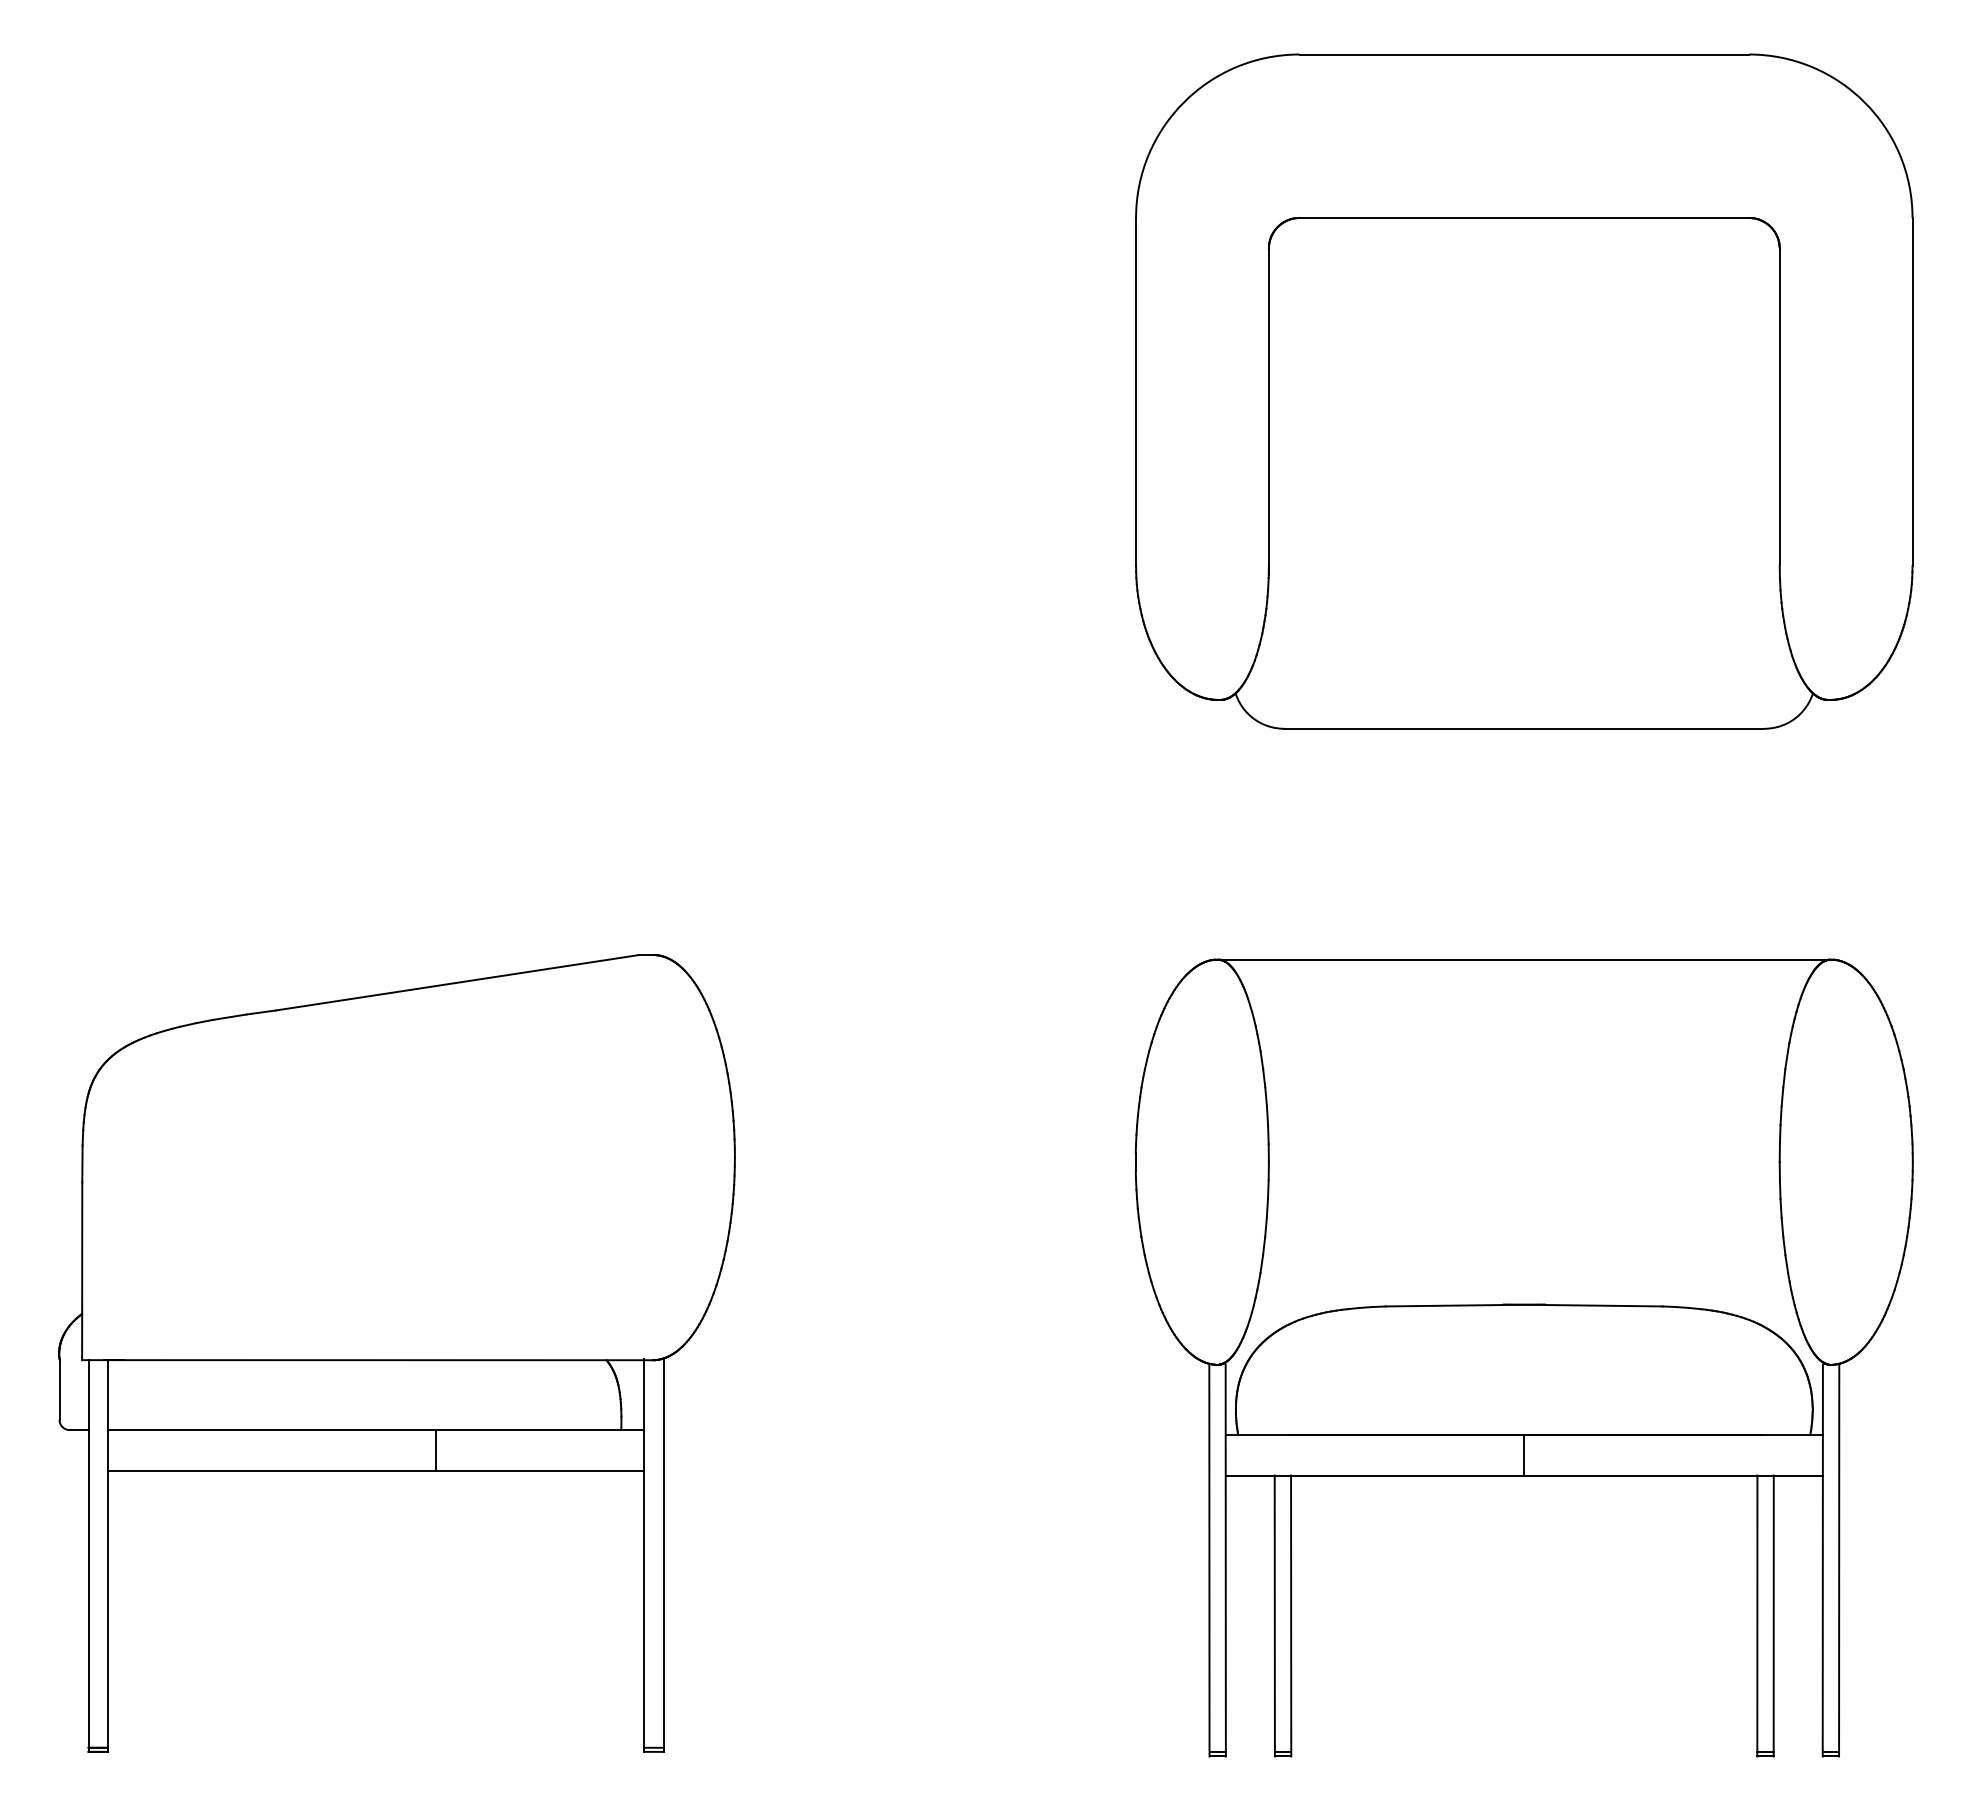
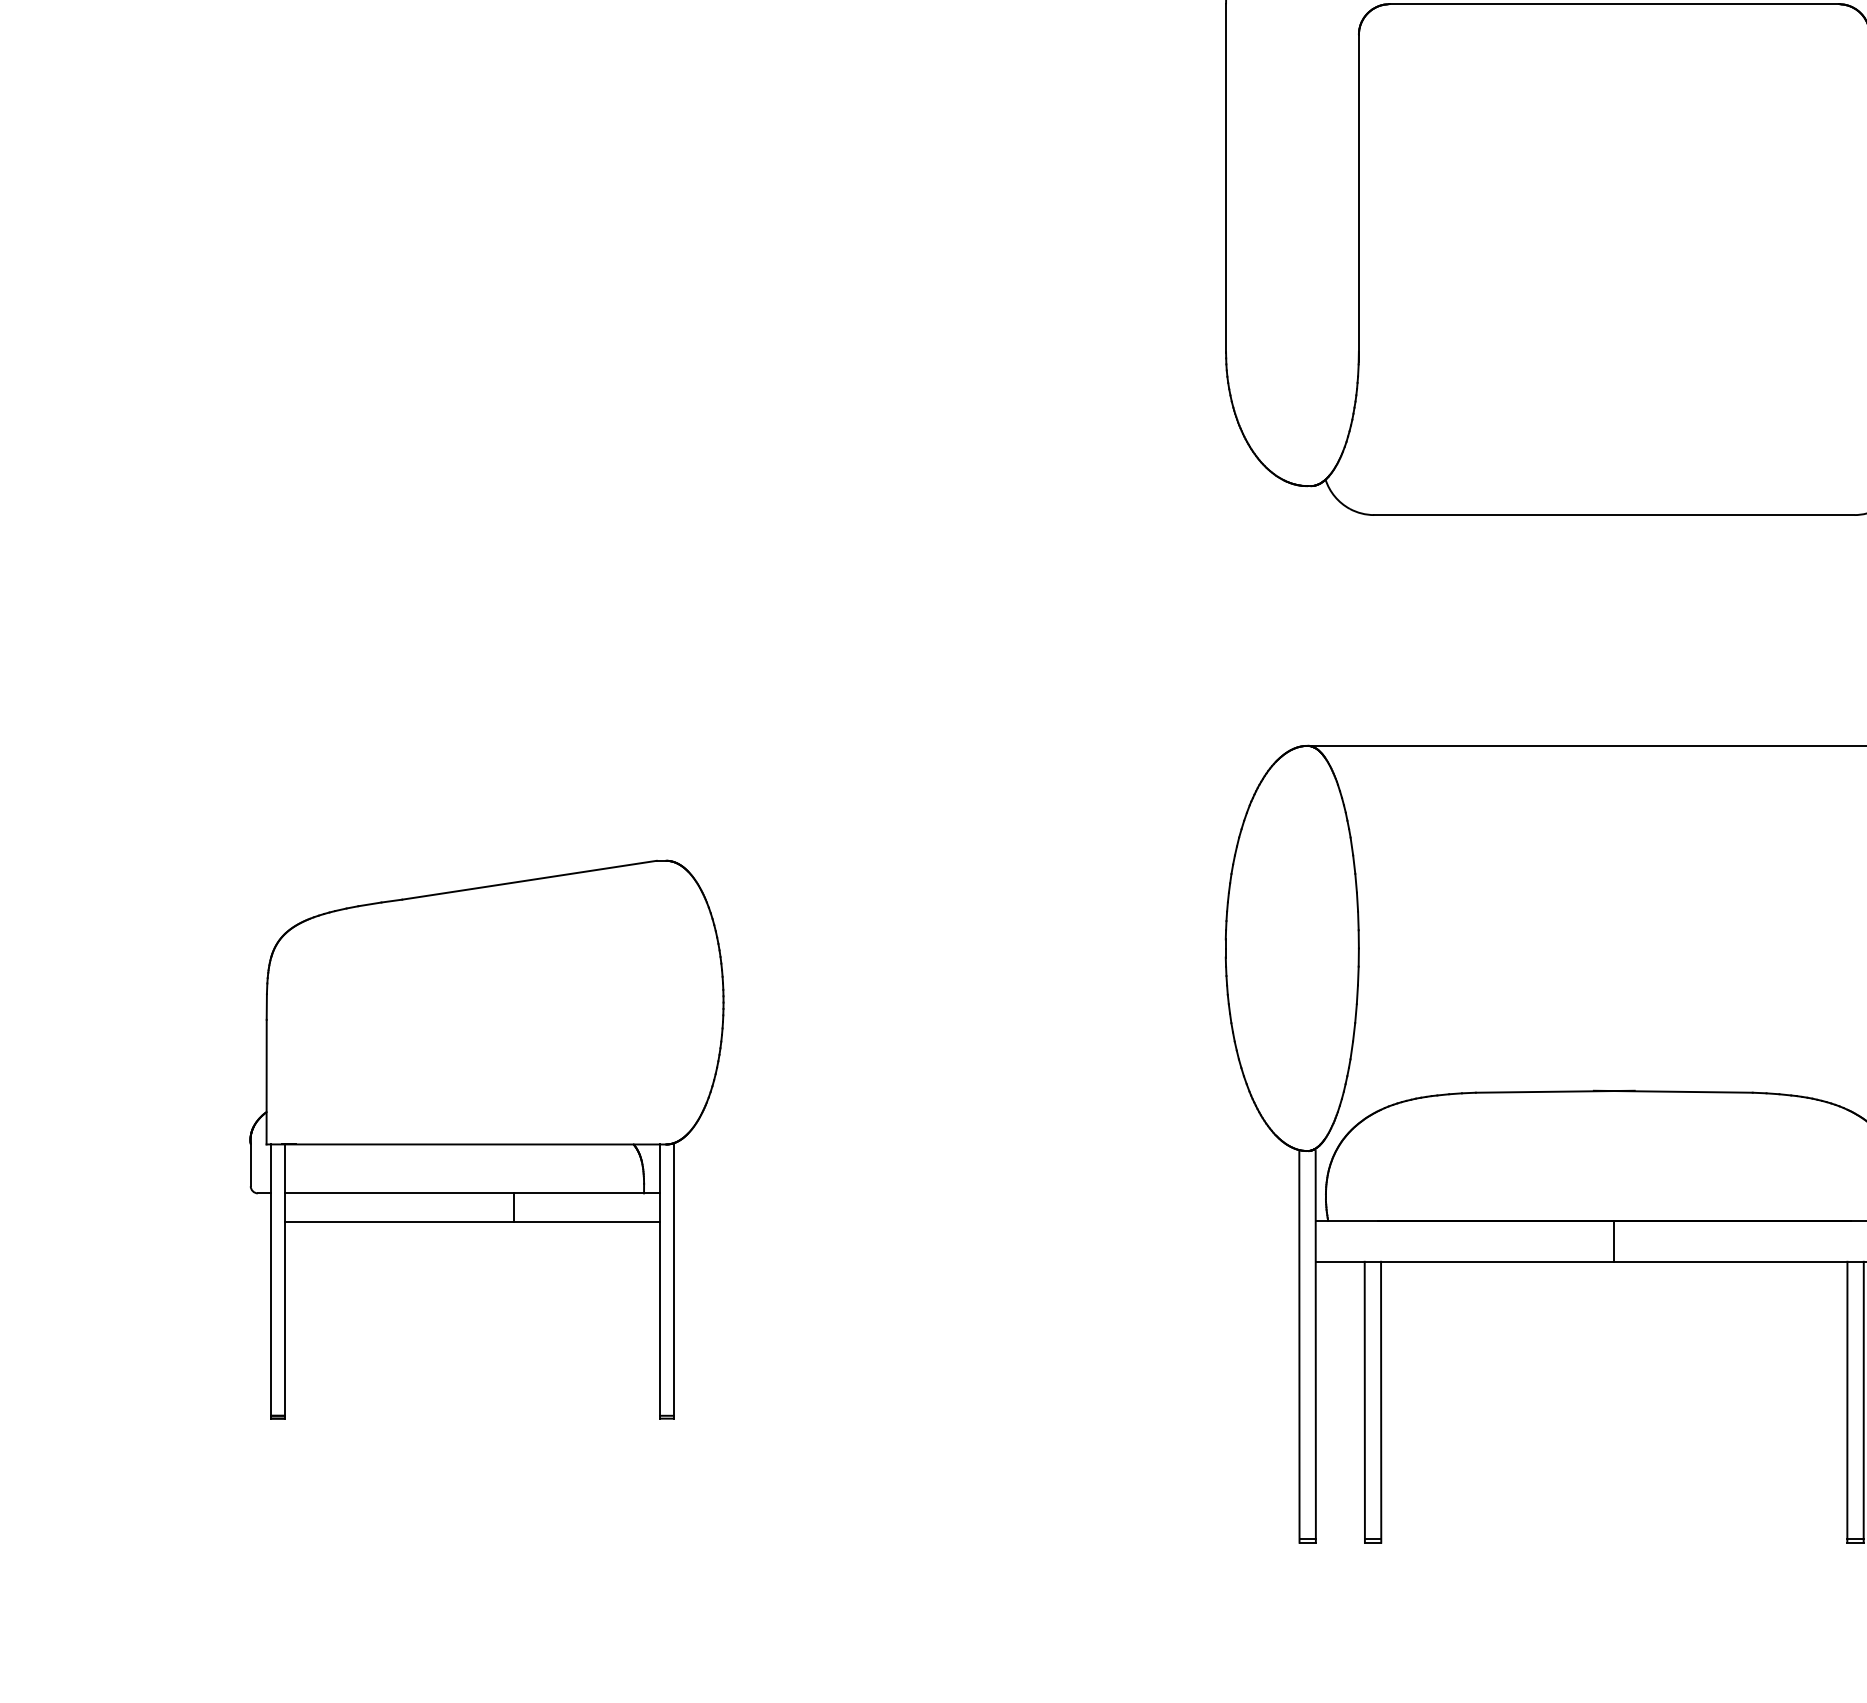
part: (396, 1353) -> (486, 1139), size x0.7

